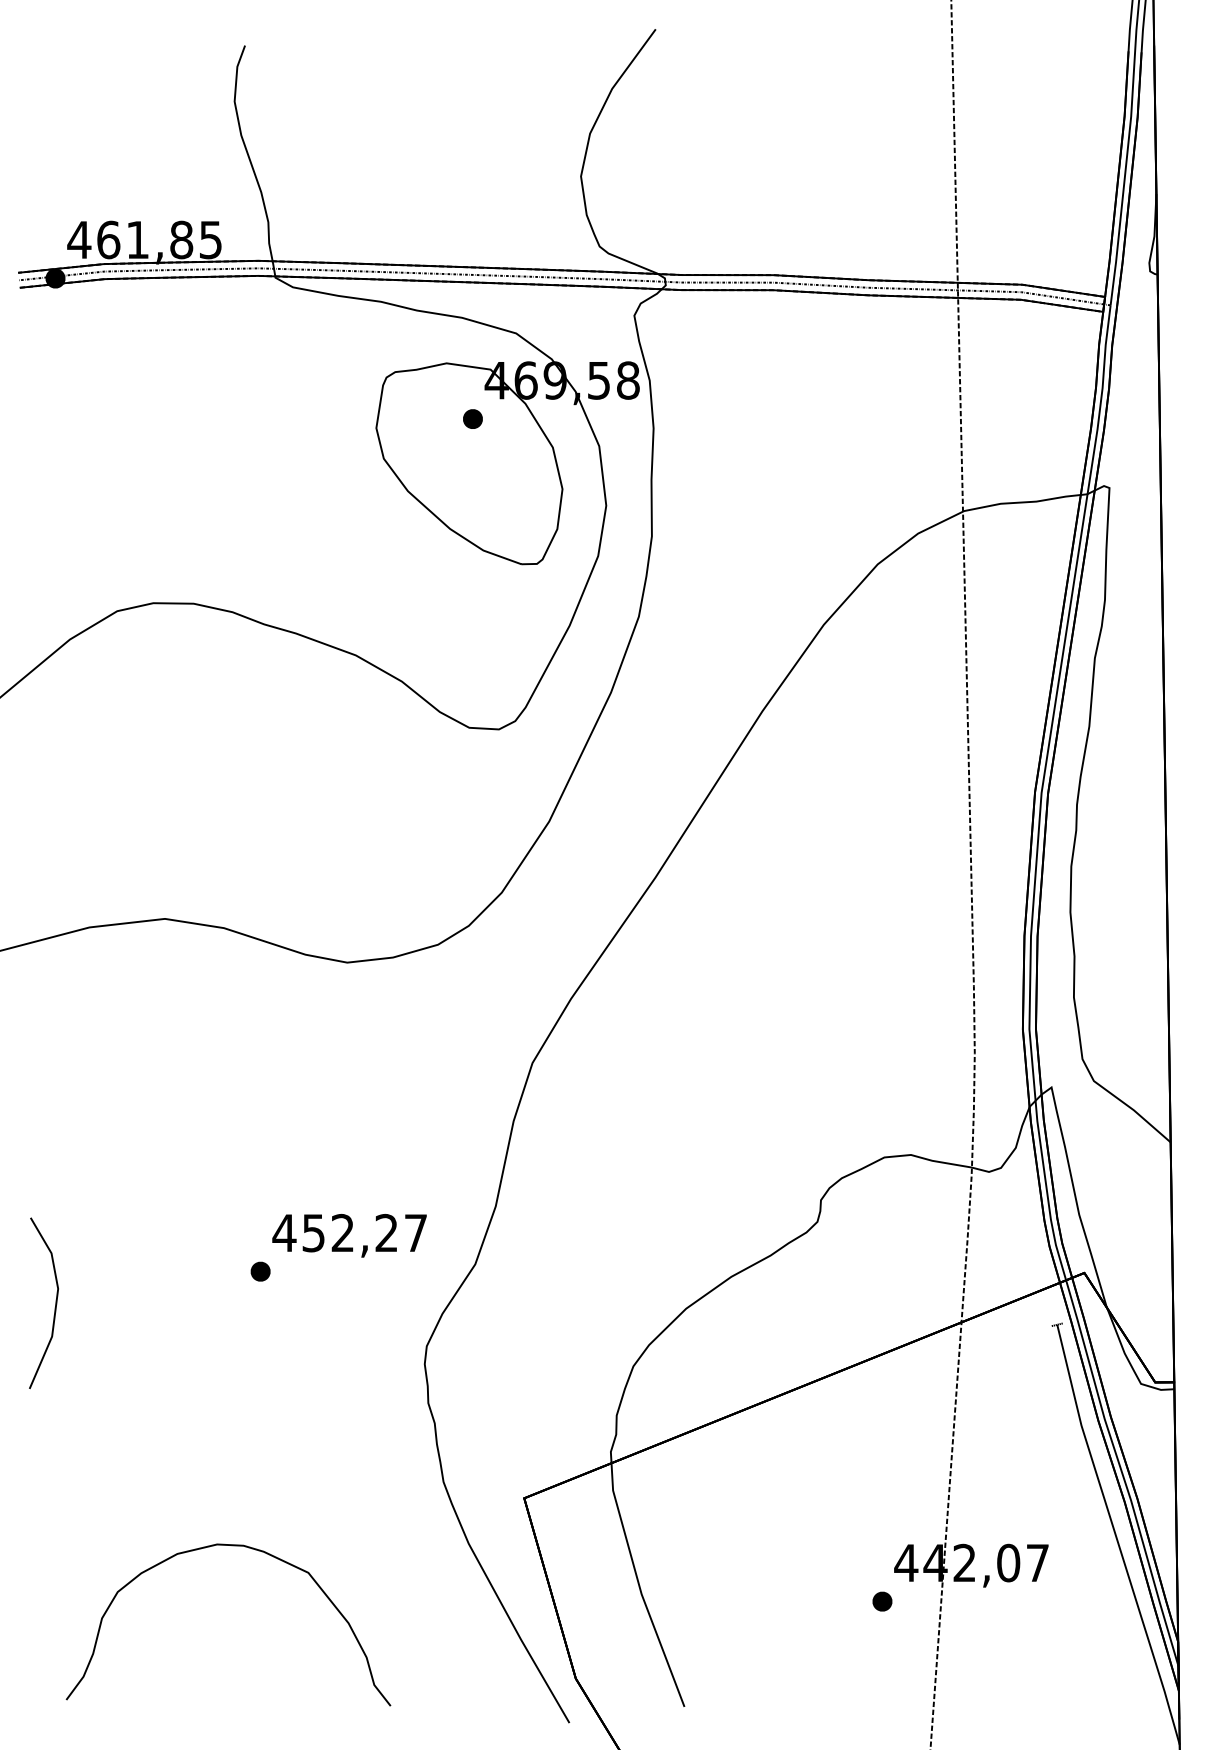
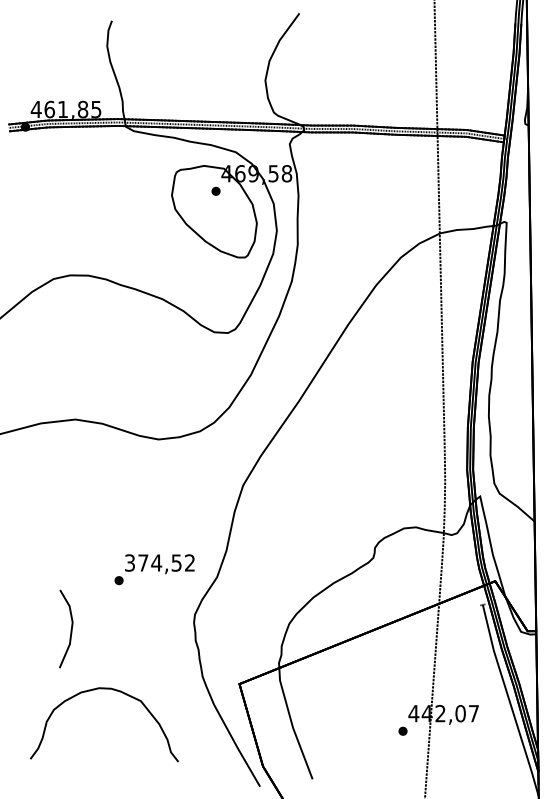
text: (349, 1231) -> (159, 562), 452,27 -> 374,52
line: (53, 1304) -> (70, 629), moved
curve: (226, 1547) -> (103, 689), moved

